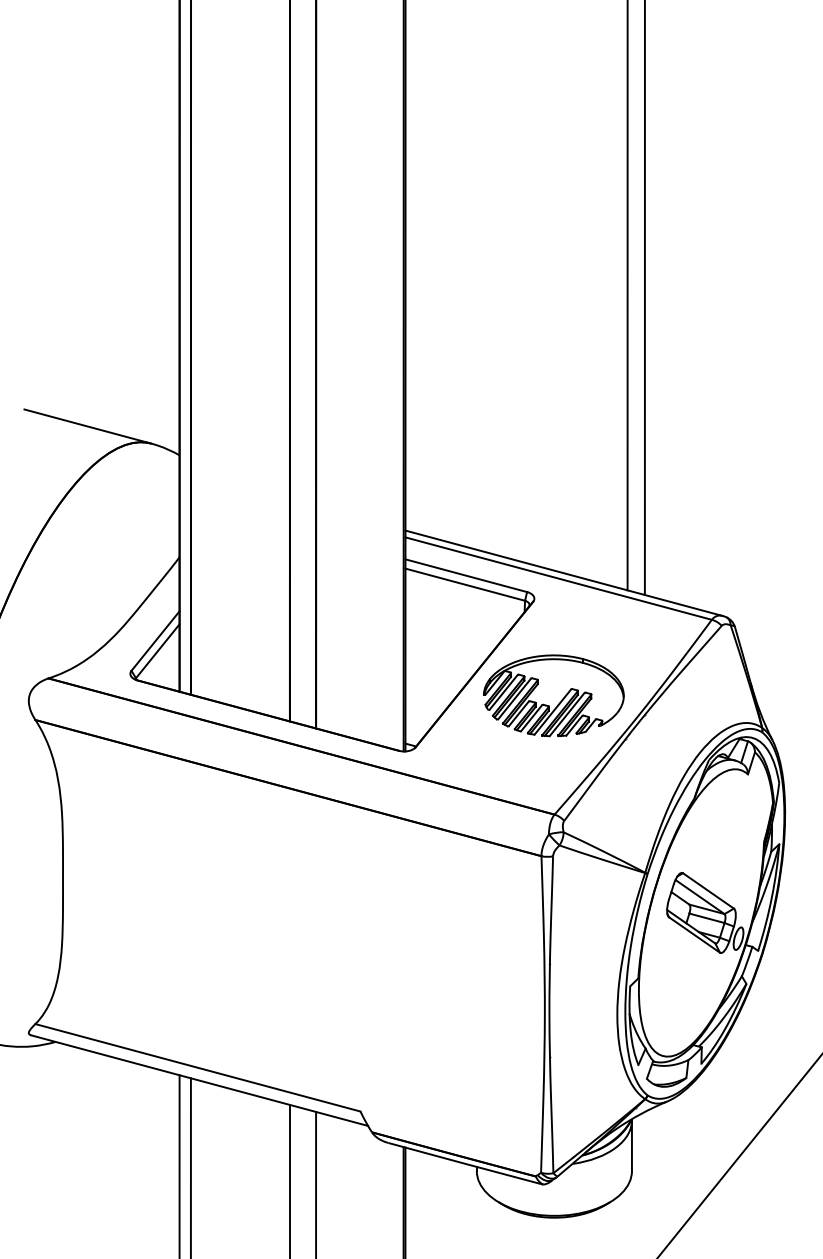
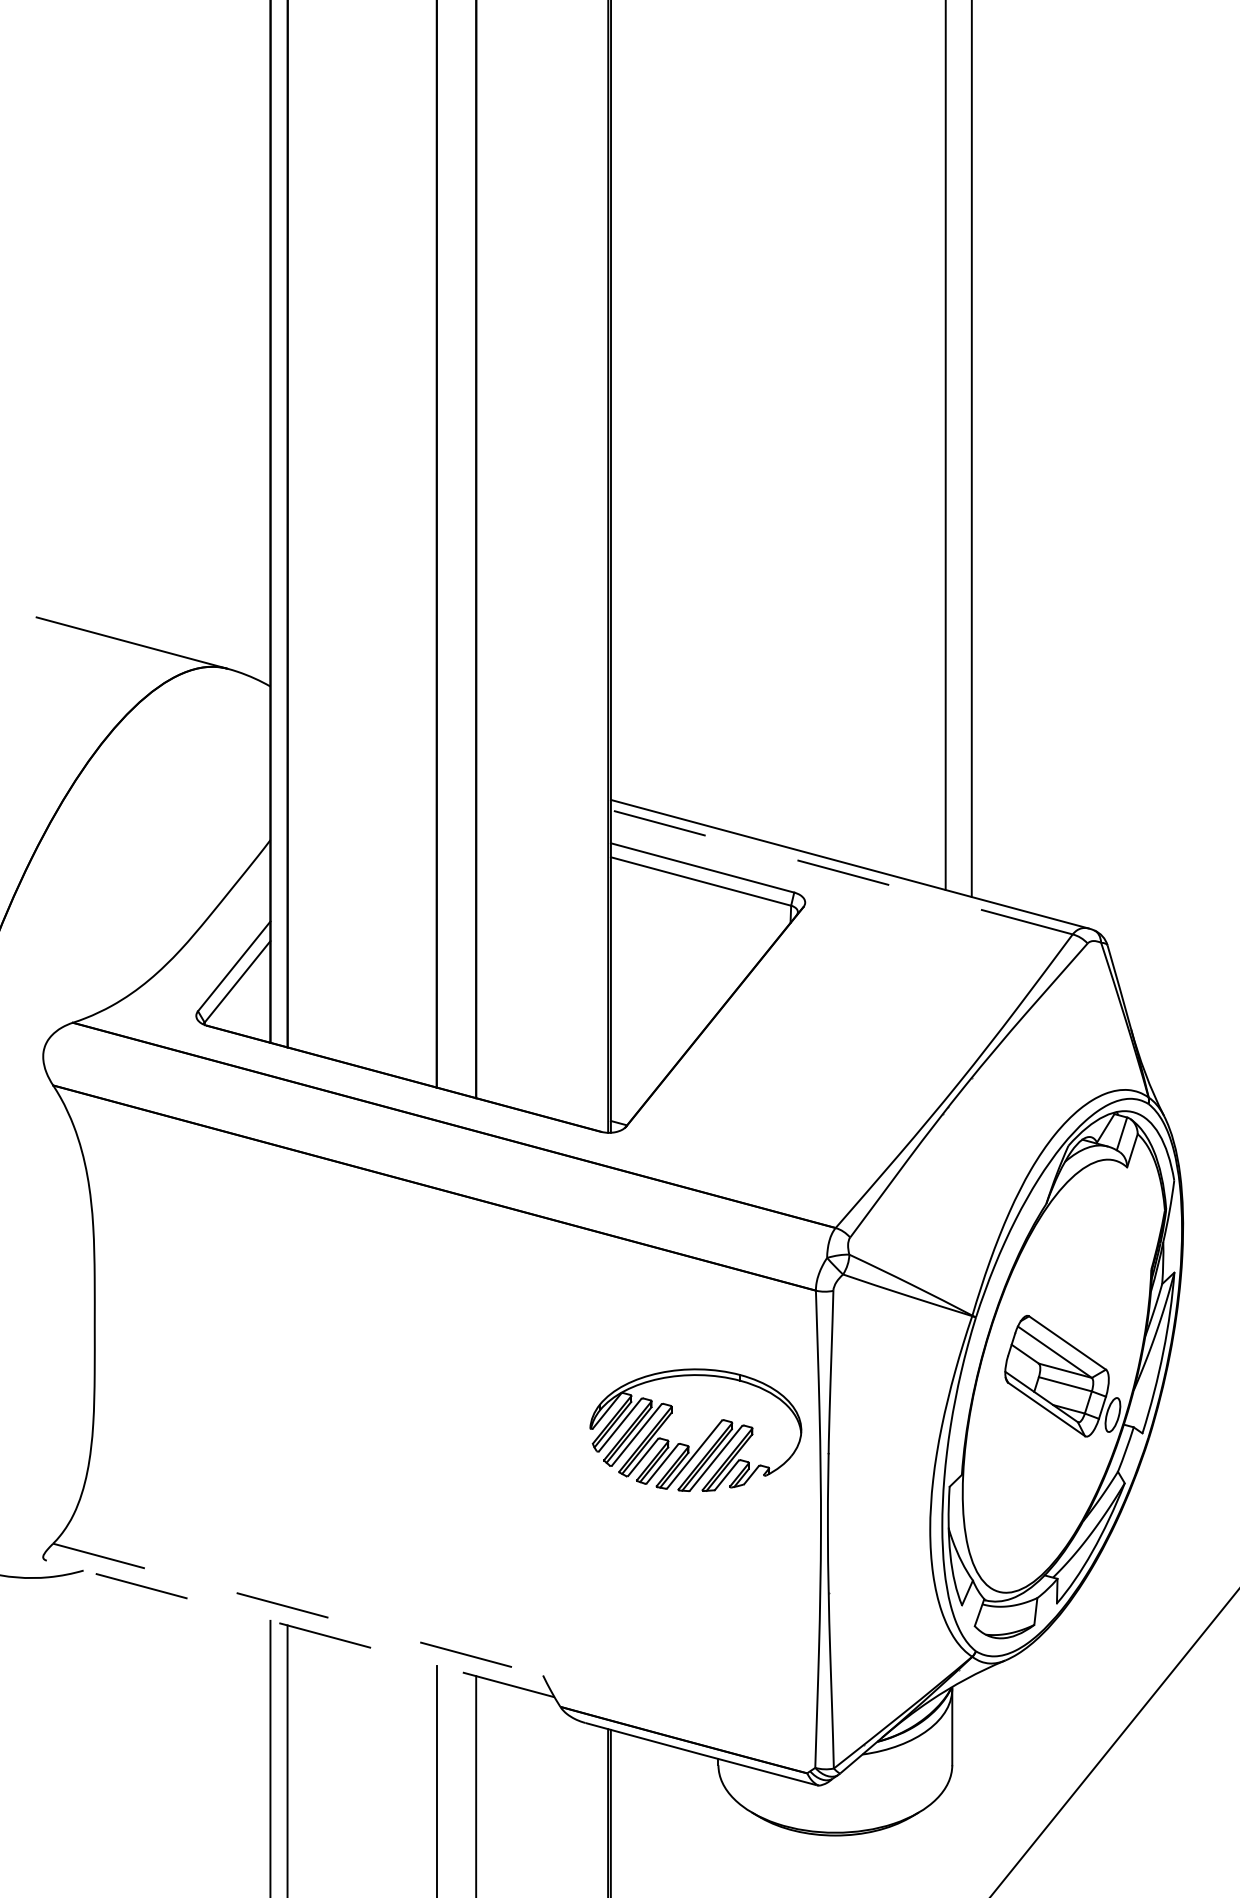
line: (558, 578) -> (841, 872), solid -> dashed
part: (553, 695) -> (695, 1429), moved
line: (198, 1067) -> (298, 1609), solid -> dashed
line: (199, 1080) -> (300, 1628), solid -> dashed

